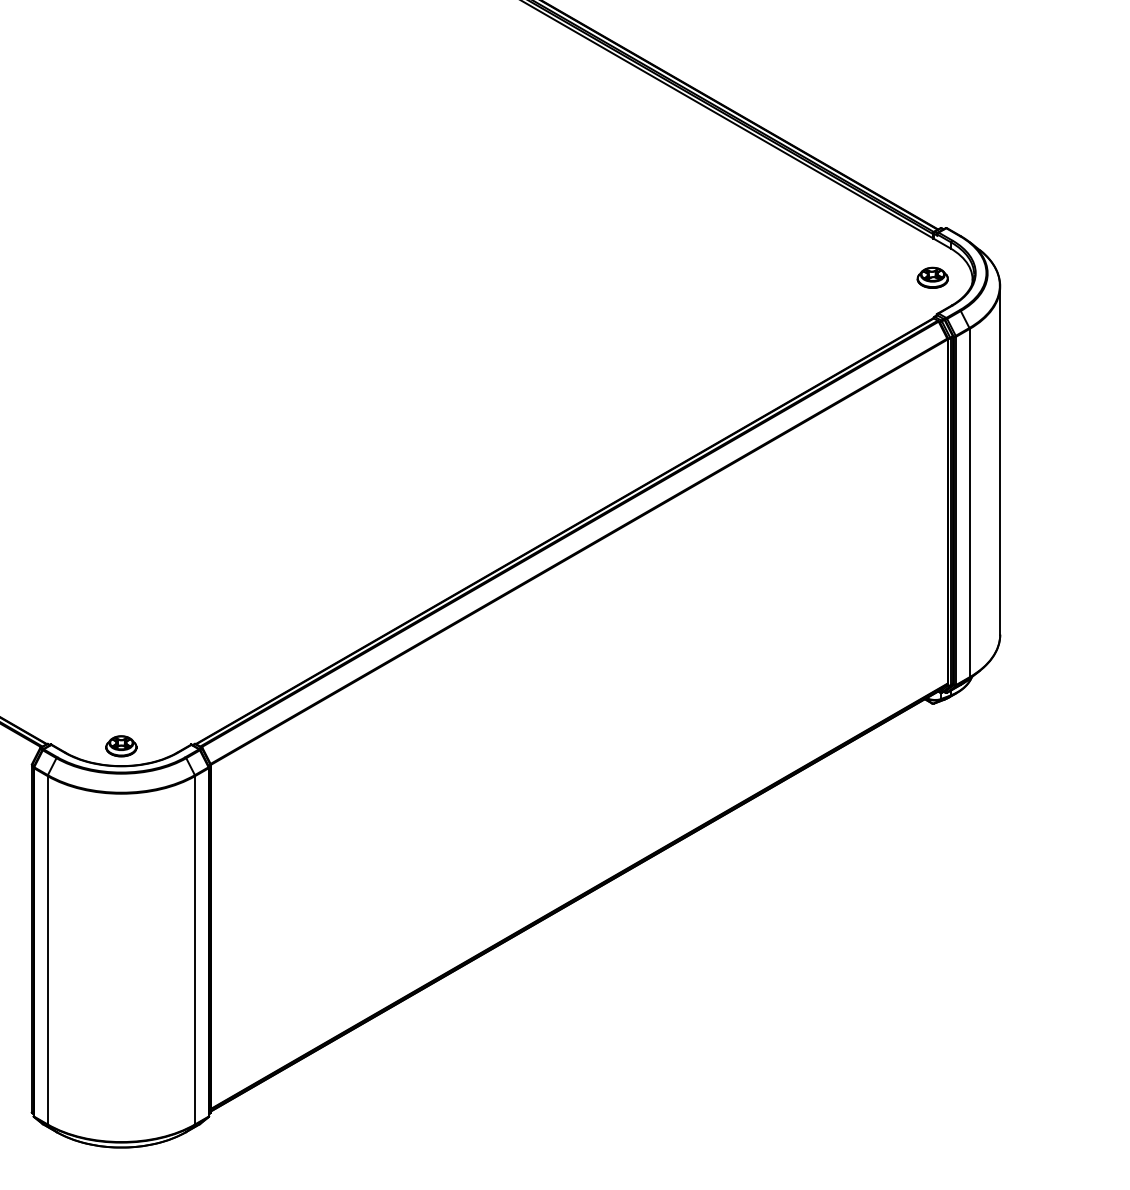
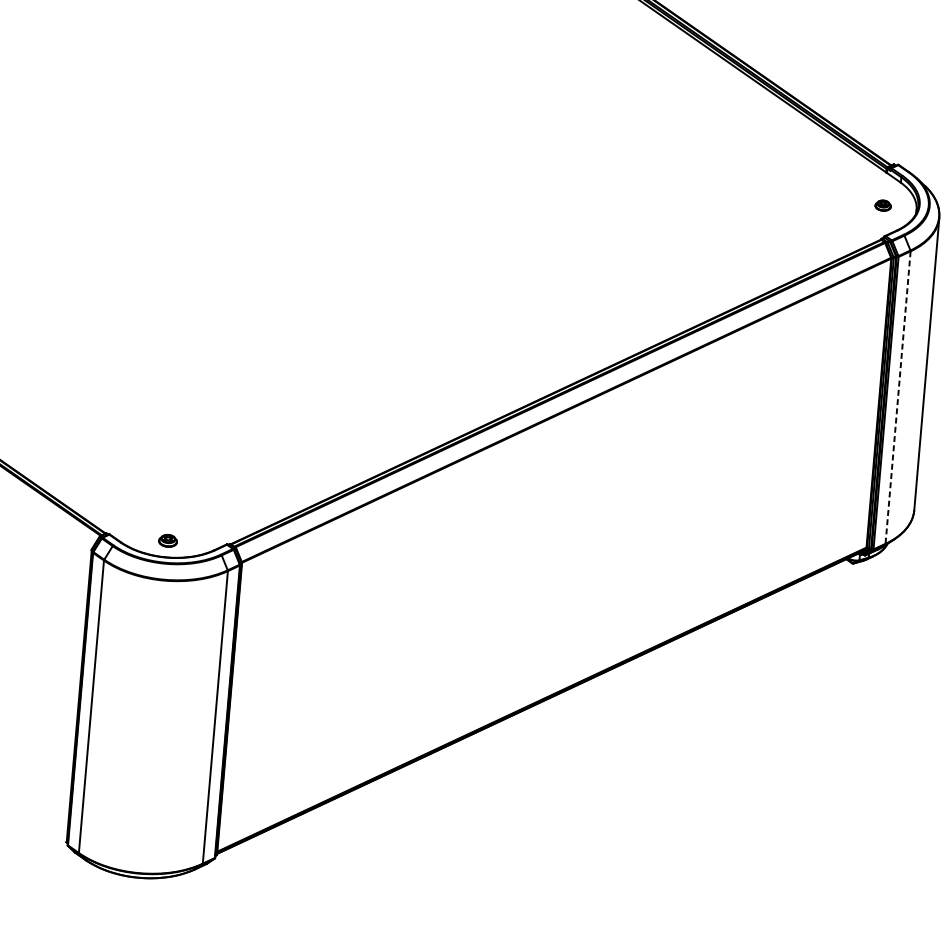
part: (932, 277) -> (883, 205), size x0.6
line: (969, 503) -> (897, 397), solid -> dashed
part: (121, 746) -> (168, 540), size x0.7

